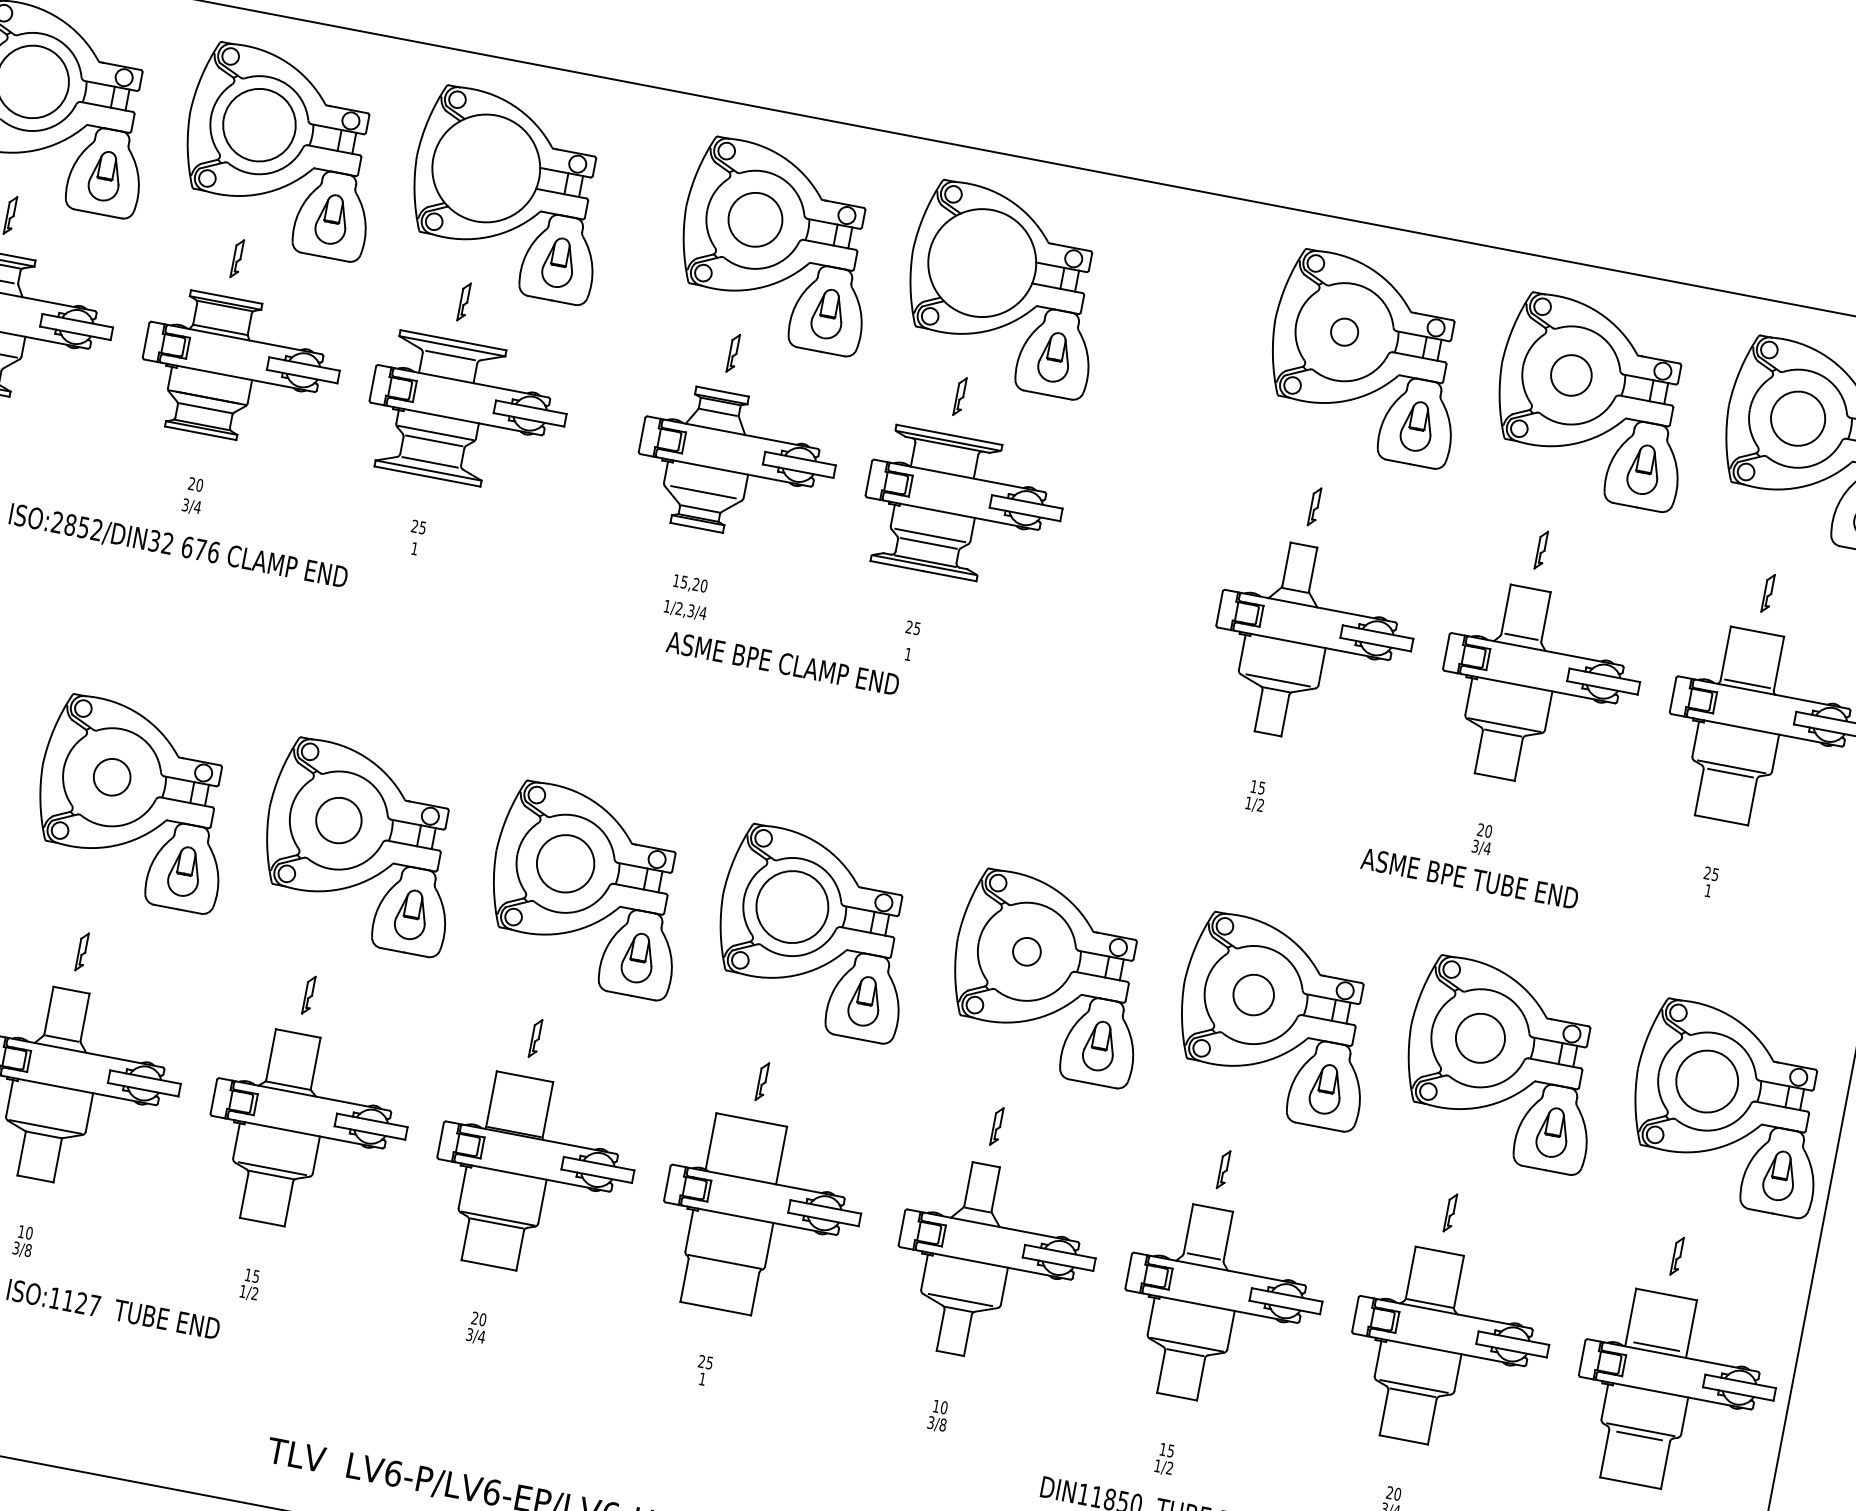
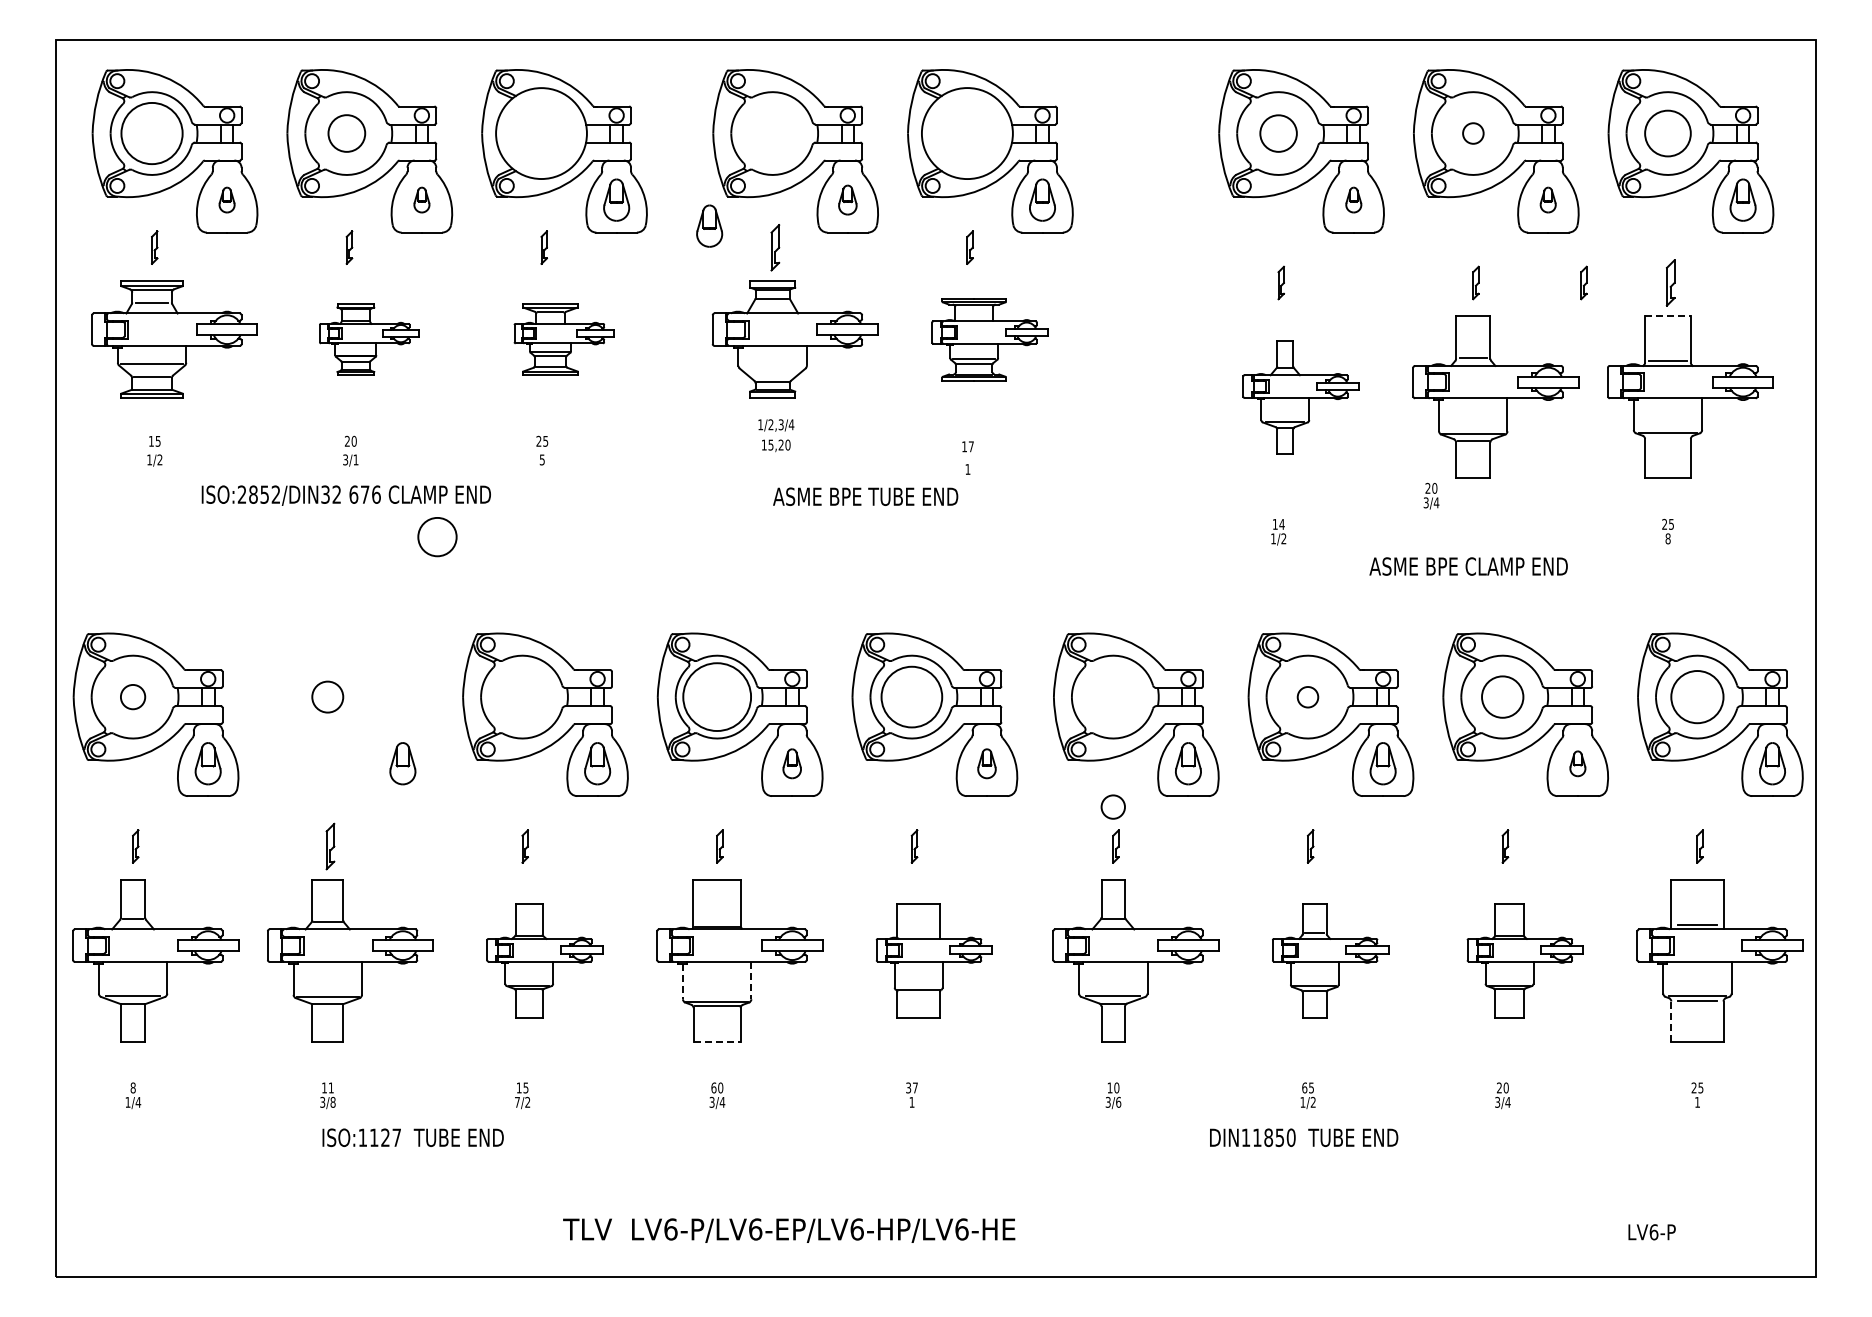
circle: (259, 125) -> (346, 133), size x0.6
part: (104, 175) -> (226, 199), size x0.6
part: (331, 218) -> (421, 199), size x0.6
circle: (755, 219) -> (772, 133), removed
part: (661, 312) -> (709, 225), added
part: (827, 313) -> (847, 199), size x0.7
circle: (1344, 332) -> (1278, 133), size x1.6
part: (733, 353) -> (775, 247), size x1.4
part: (240, 370) -> (369, 339), size x0.6
circle: (1571, 375) -> (1473, 133), size x0.6
part: (466, 413) -> (563, 339), size x0.6
part: (1417, 425) -> (1353, 199), size x0.6
part: (1643, 468) -> (1547, 199), size x0.6
line: (703, 492) -> (772, 367), removed
text: (197, 506) -> (355, 459), 3/4 -> 3/1
part: (962, 507) -> (989, 339), size x0.7
text: (413, 548) -> (541, 459), 1 -> 5
part: (1666, 573) -> (1583, 282), added
part: (1767, 592) -> (1670, 282), size x1.4
text: (685, 610) -> (776, 425), moved
text: (912, 627) -> (967, 446), 25 -> 17
line: (1756, 631) -> (1667, 316), solid -> dashed
part: (1311, 643) -> (1300, 396), size x0.7
text: (782, 663) -> (865, 496), ASME BPE CLAMP END -> ASME BPE TUBE END
line: (1730, 772) -> (1667, 437), removed
text: (1261, 788) -> (1281, 524), 15 -> 14
part: (134, 802) -> (350, 714), removed
circle: (338, 821) -> (437, 537), moved
text: (1483, 838) -> (1431, 495), moved
circle: (564, 862) -> (716, 696), size x1.4
text: (1469, 878) -> (1468, 566), ASME BPE TUBE END -> ASME BPE CLAMP END
text: (1707, 890) -> (1667, 538), 1 -> 8
circle: (1026, 950) -> (1112, 806), moved
part: (82, 951) -> (330, 846), size x1.4
part: (637, 957) -> (791, 763), size x0.7
circle: (1253, 995) -> (1307, 697), size x0.6
part: (864, 1000) -> (986, 763), size x0.7
part: (306, 1132) -> (544, 960), size x0.7
part: (1552, 1132) -> (1577, 763), size x0.6
line: (462, 1187) -> (682, 981), solid -> dashed
line: (542, 1201) -> (751, 980), solid -> dashed
part: (760, 1218) -> (934, 960), size x0.7
text: (28, 1232) -> (330, 1087), 10 -> 11
line: (489, 1264) -> (717, 1041), solid -> dashed
text: (243, 1291) -> (517, 1102), 1/2 -> 7/2
part: (1221, 1306) -> (1330, 960), size x0.7
text: (474, 1317) -> (713, 1087), 20 -> 60
part: (1448, 1350) -> (1525, 960), size x0.7
text: (705, 1361) -> (911, 1087), 25 -> 37
text: (943, 1423) -> (1118, 1101), 3/8 -> 3/6
text: (1162, 1448) -> (1304, 1087), 15 -> 65
line: (1604, 1453) -> (1671, 1021), solid -> dashed

